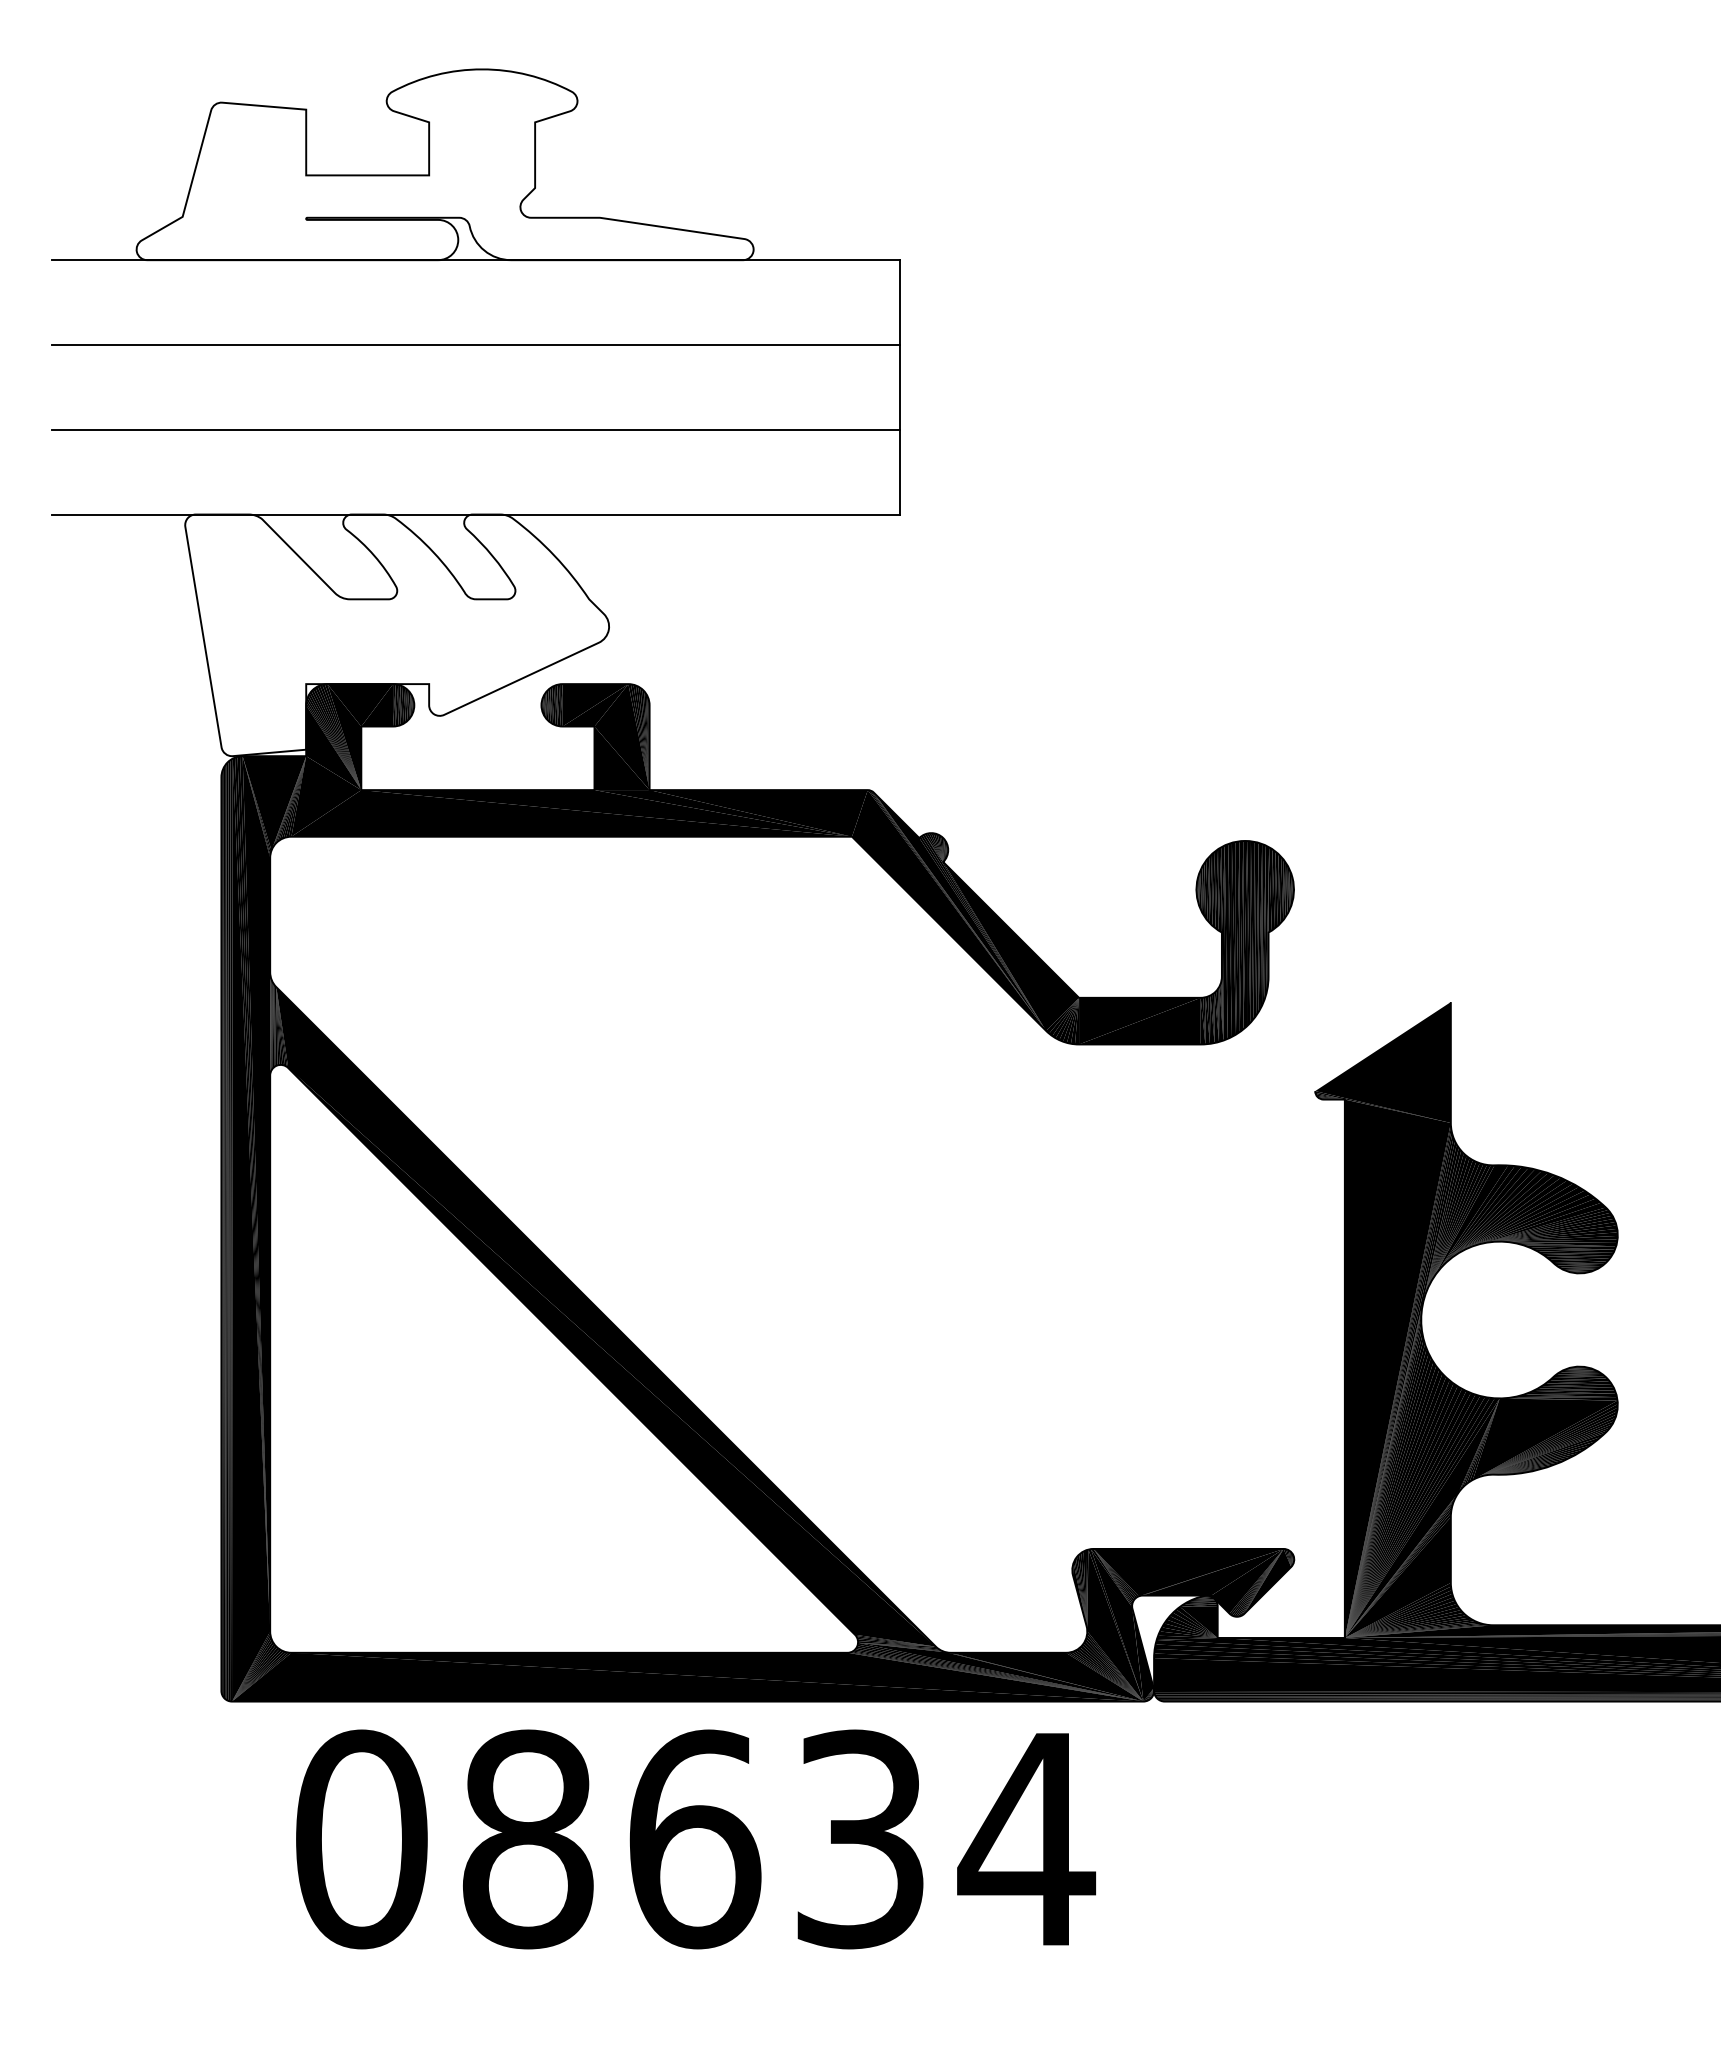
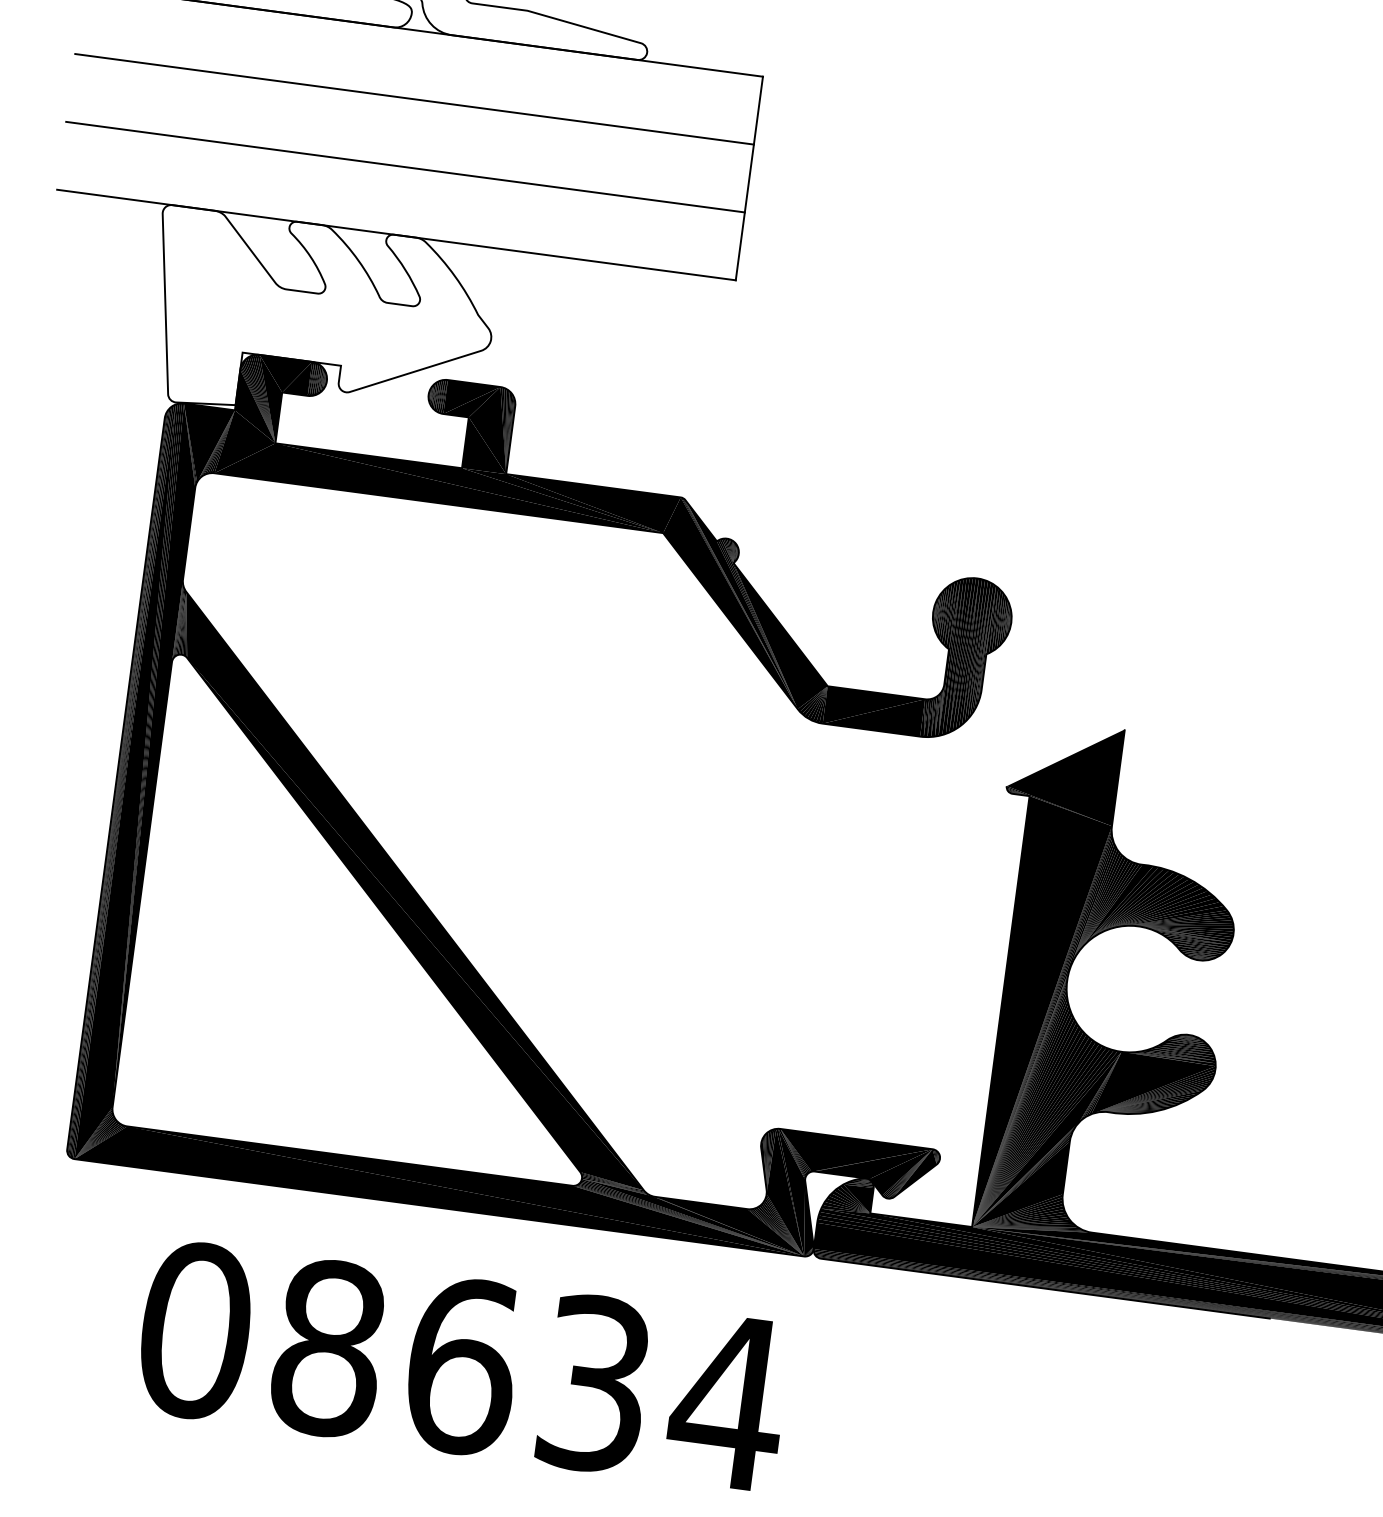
text: (695, 1839) -> (462, 1366), moved

